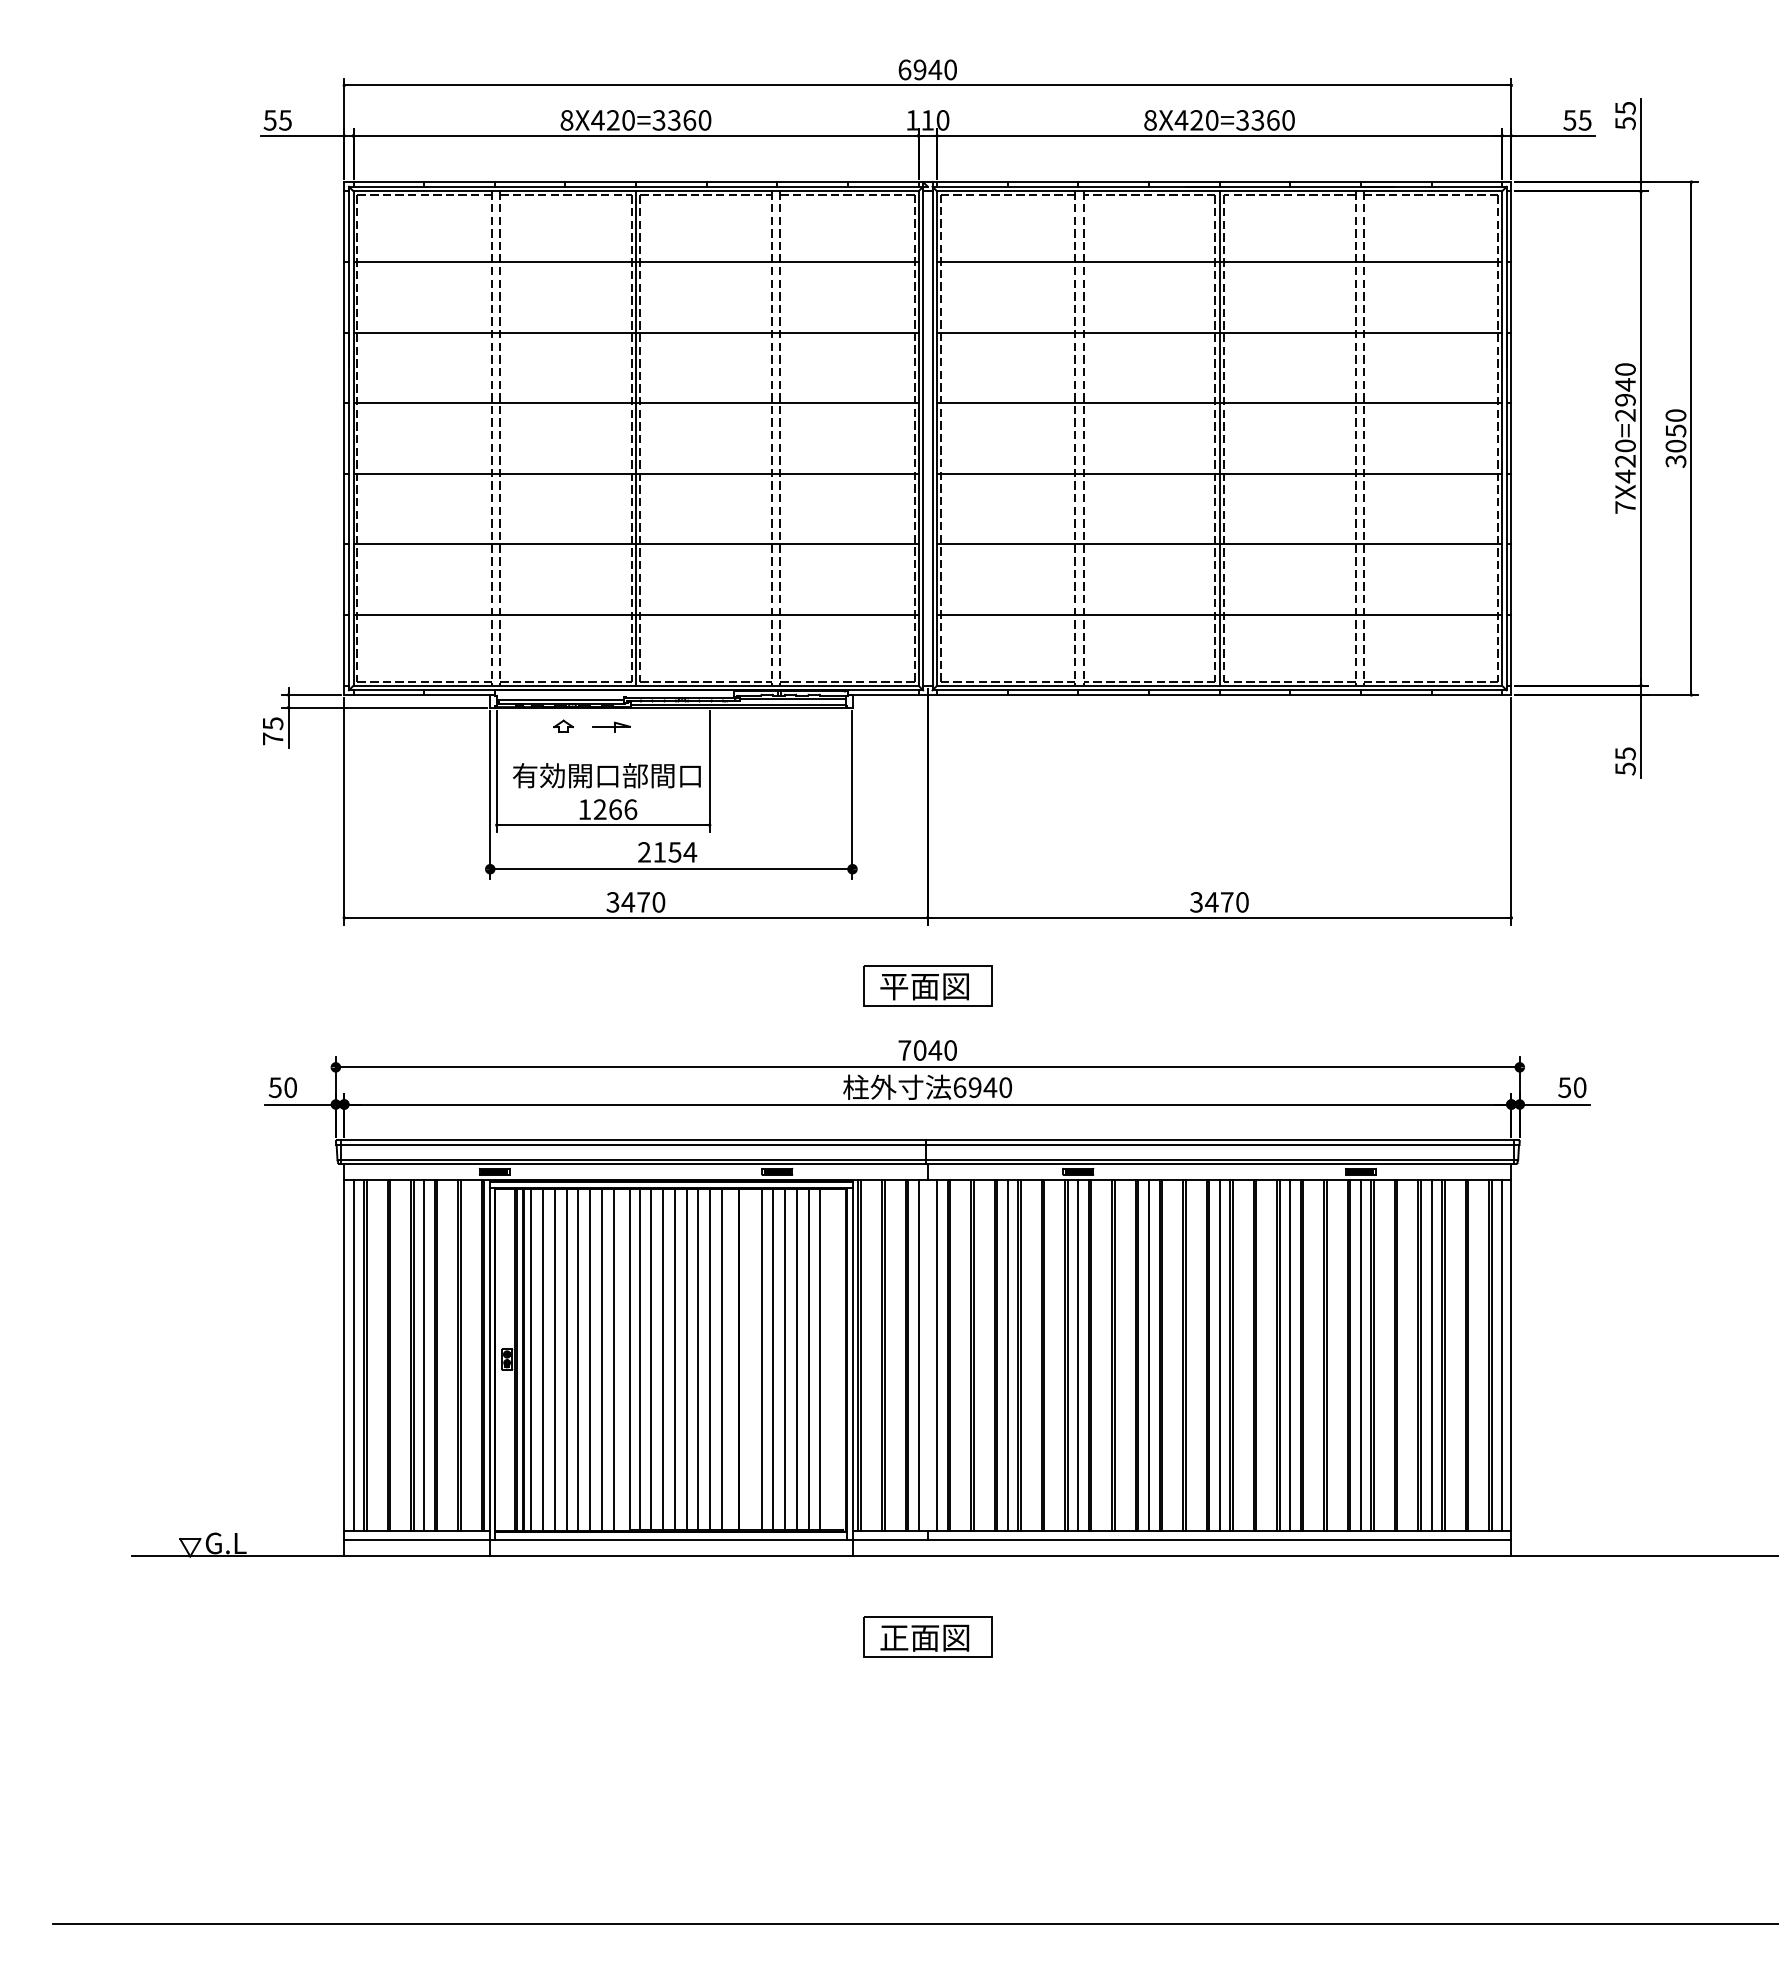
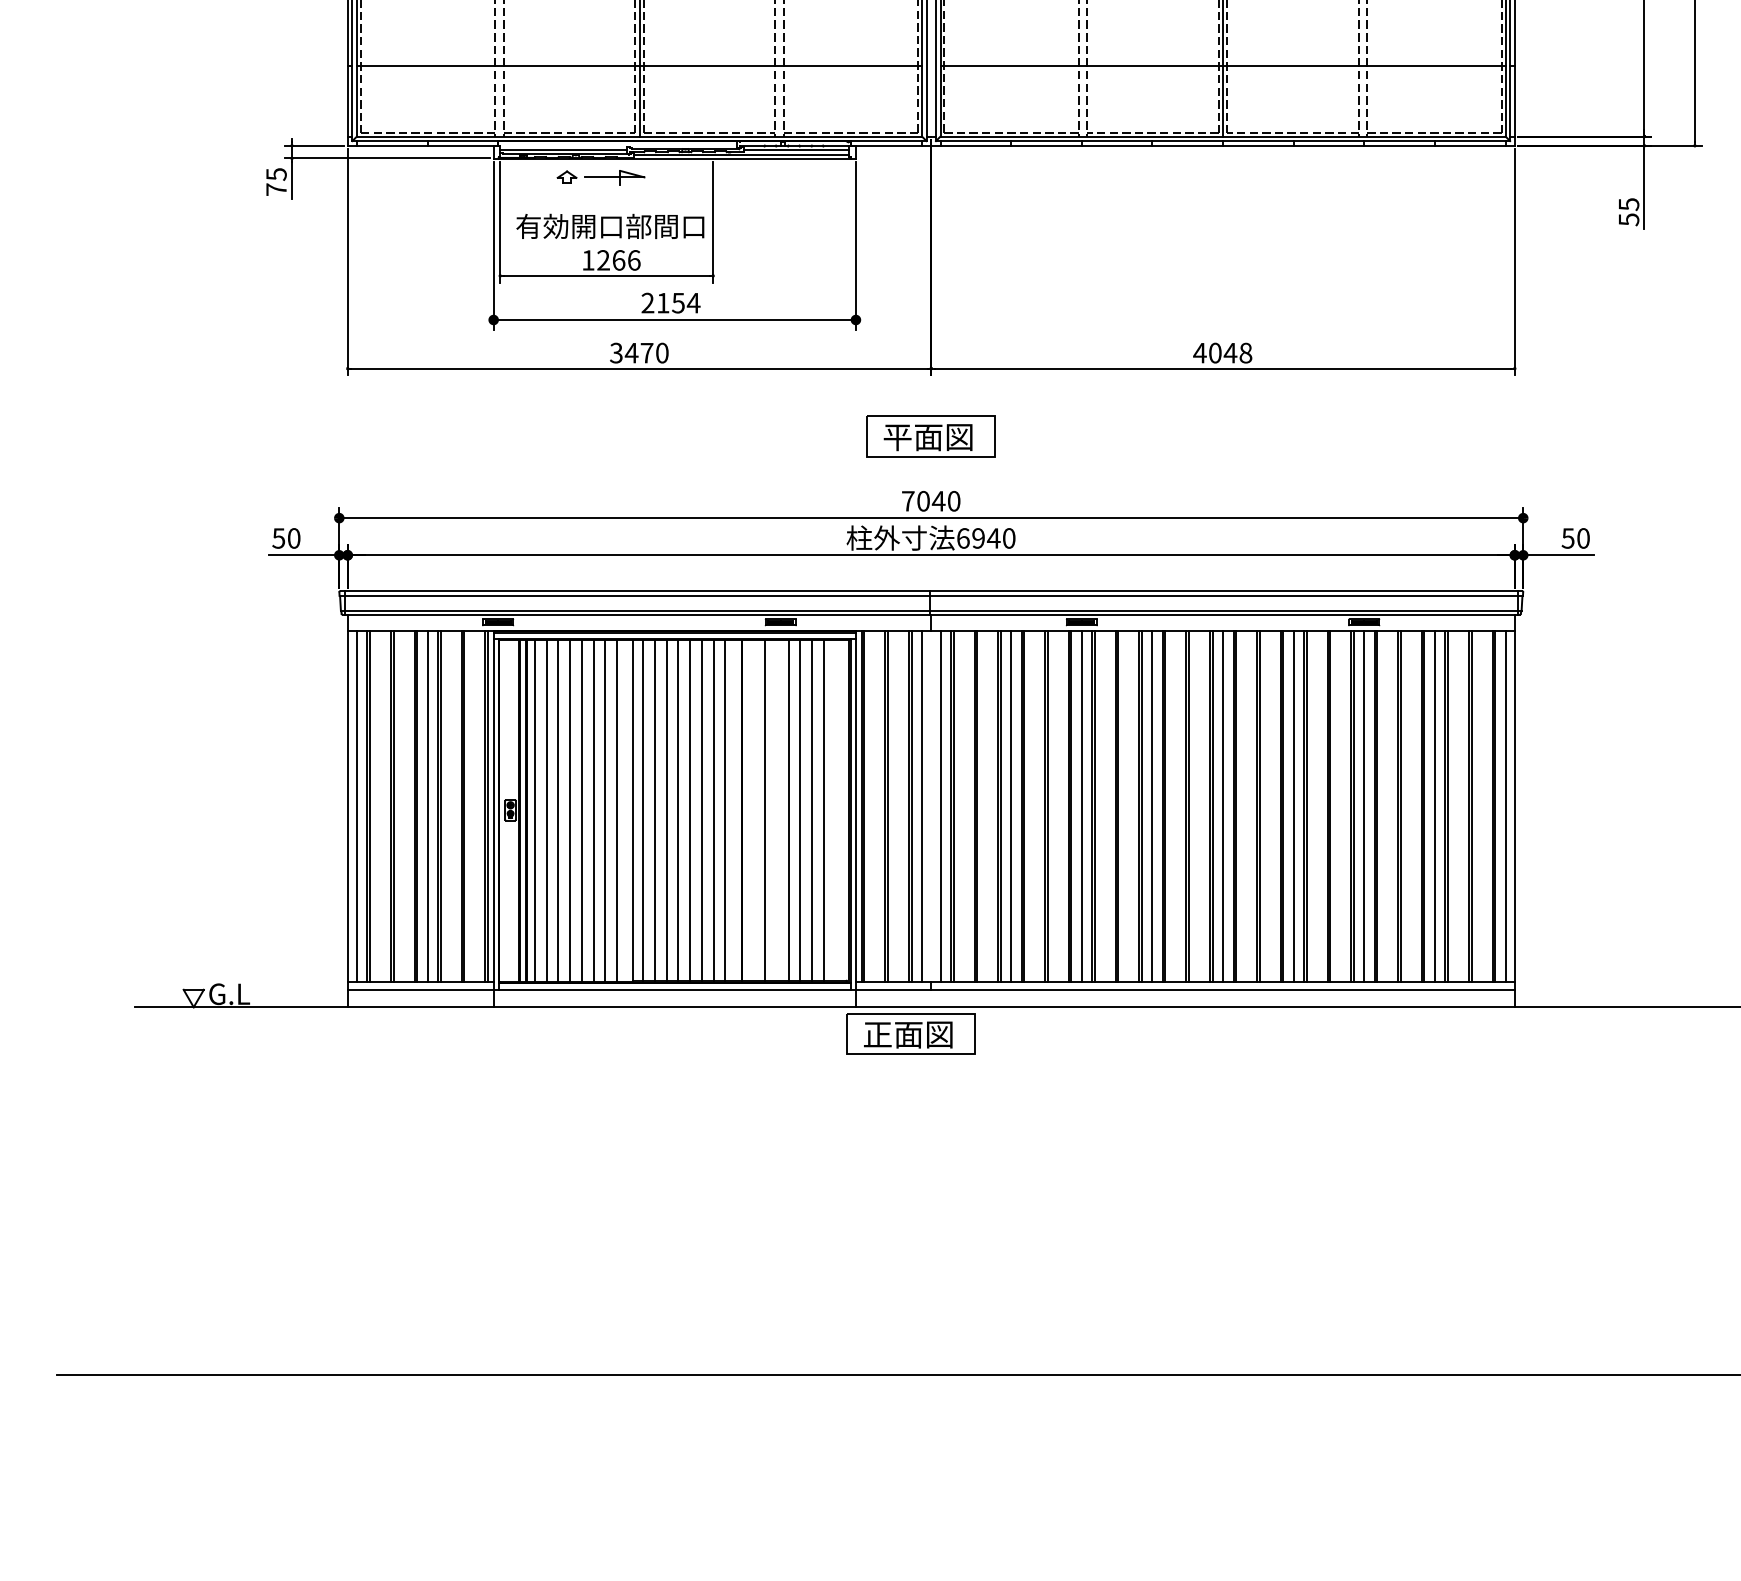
part: (611, 726) -> (614, 177), size x1.6
text: (1218, 902) -> (1221, 353), 3470 -> 4048
line: (773, 1359) -> (776, 810), removed
part: (927, 1636) -> (910, 1033), moved

